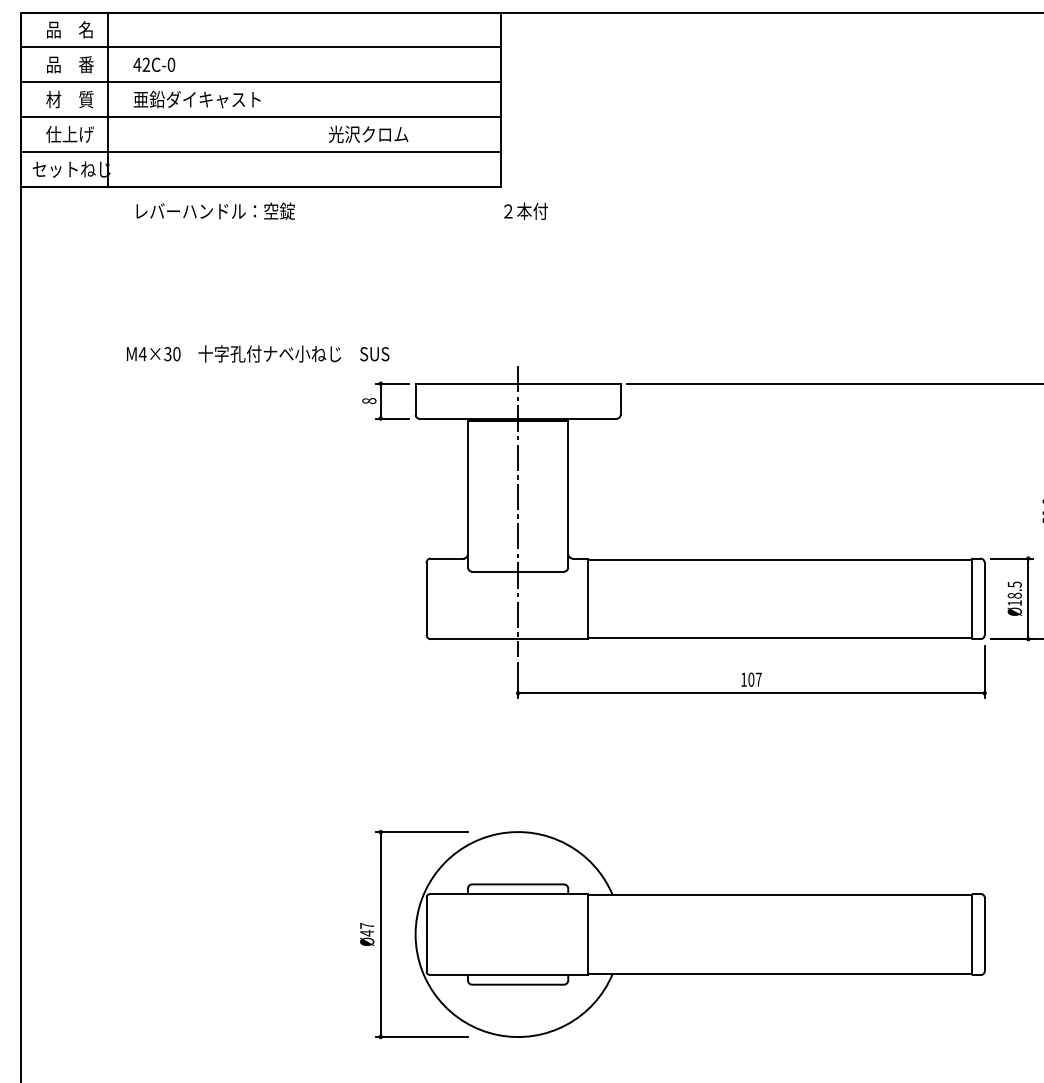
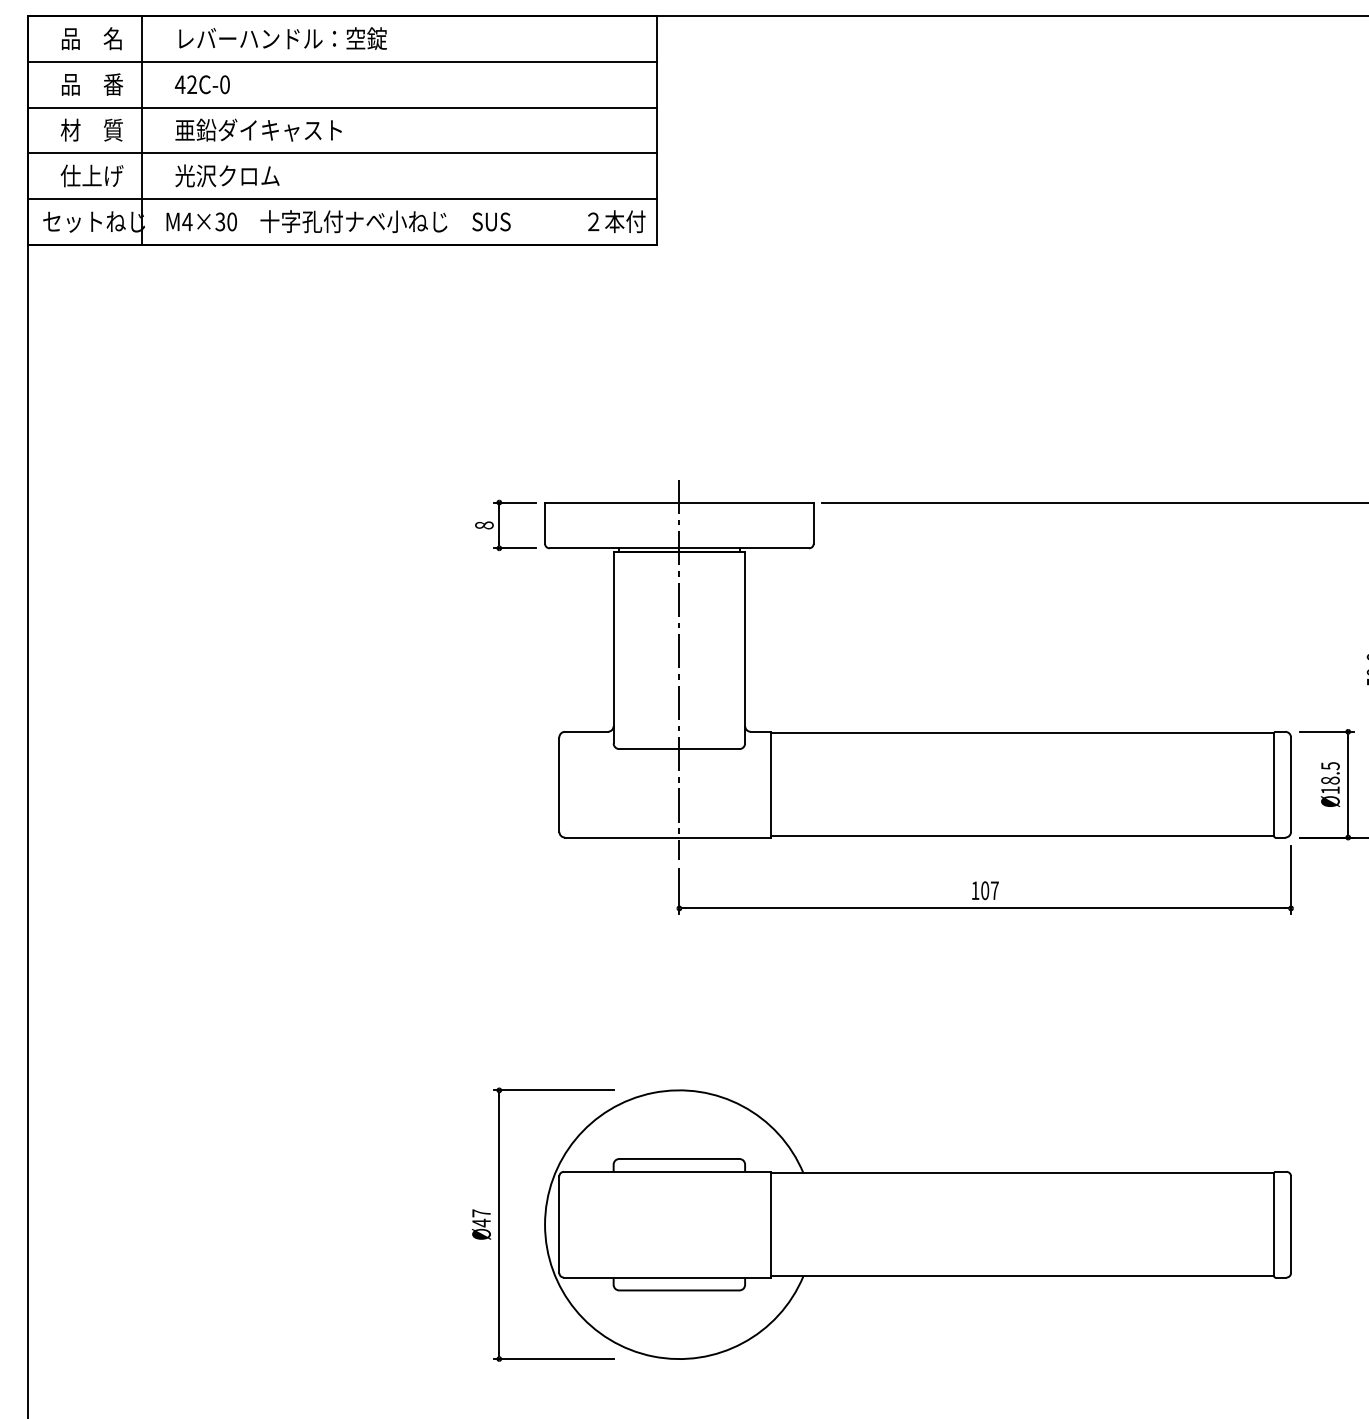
text: (368, 134) -> (227, 175), moved
text: (215, 211) -> (282, 38), moved
text: (525, 211) -> (616, 221), moved
text: (258, 353) -> (338, 221), moved

